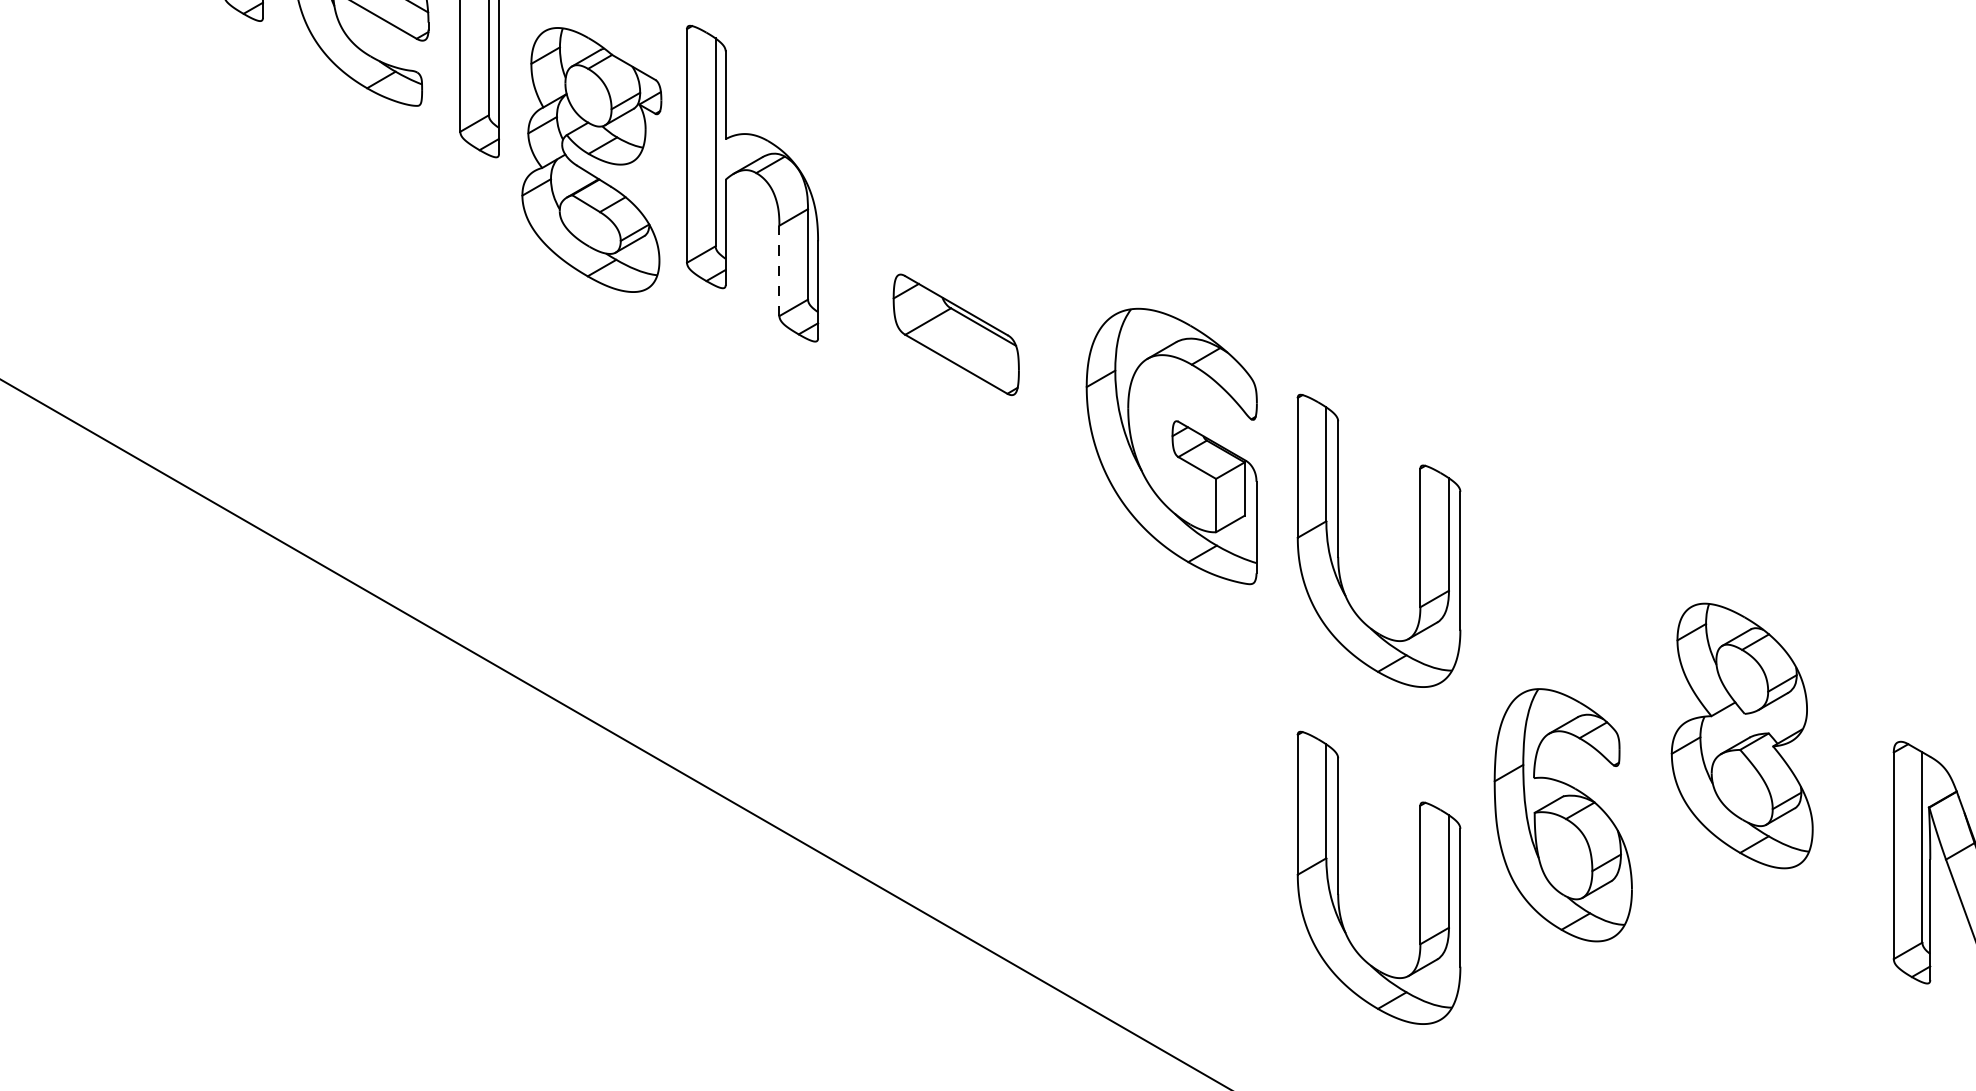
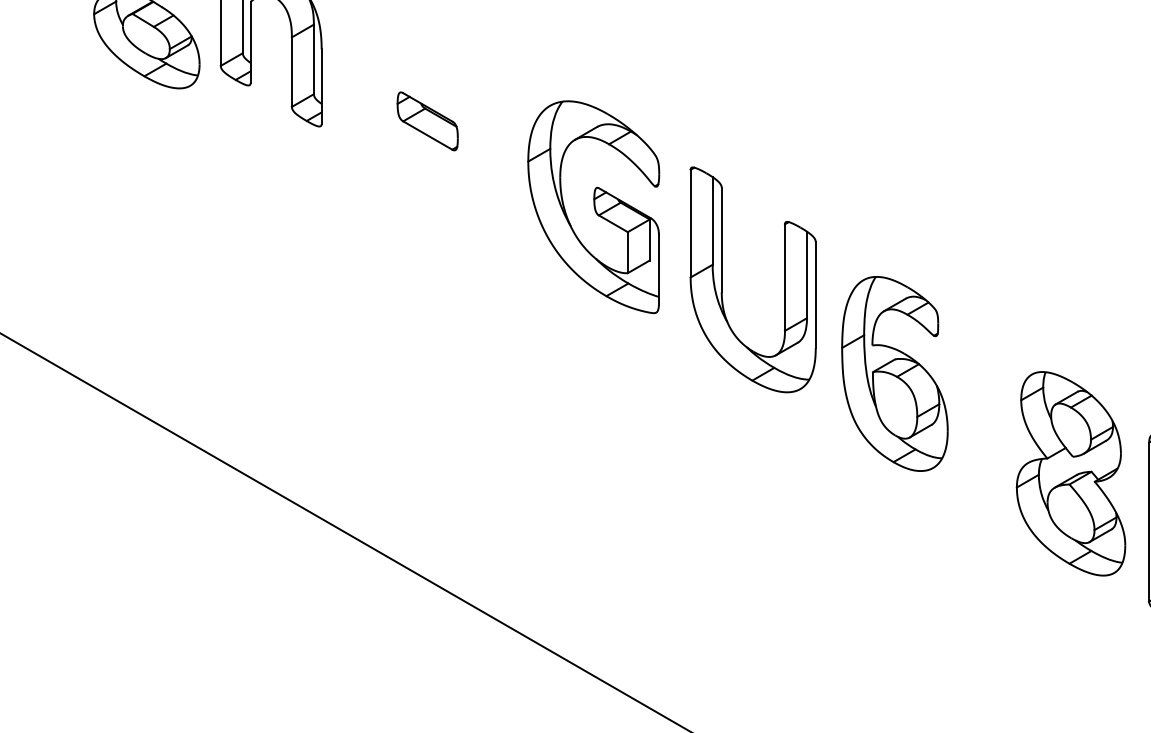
line: (779, 270) -> (291, 71), dashed -> solid
part: (955, 334) -> (427, 121), size x0.62
part: (1741, 735) -> (1070, 473), moved
part: (1562, 815) -> (894, 374), moved
part: (1338, 877) -> (721, 538), removed

